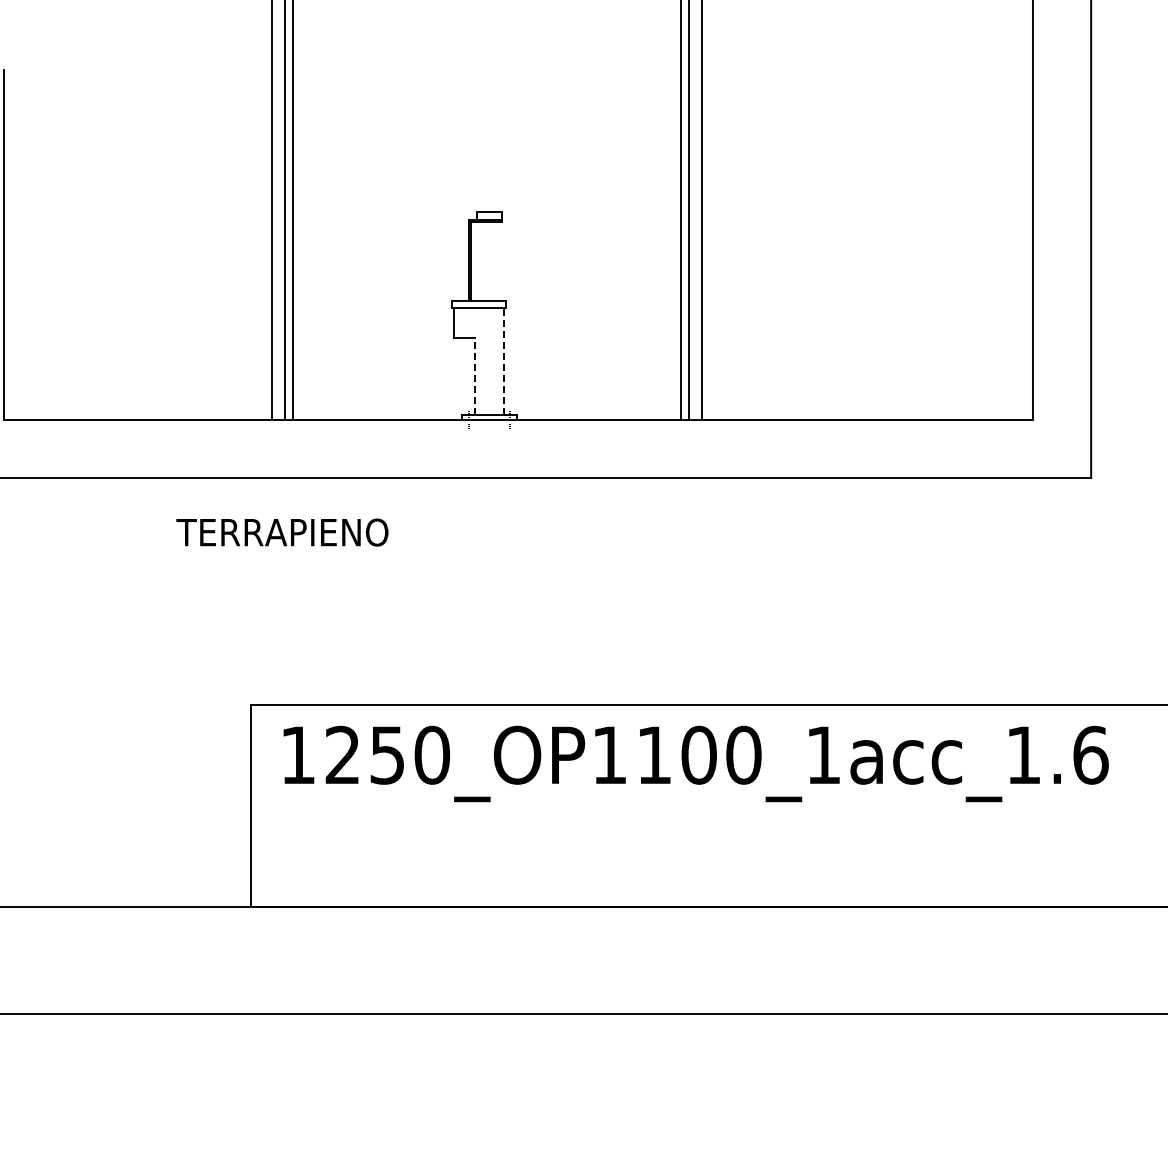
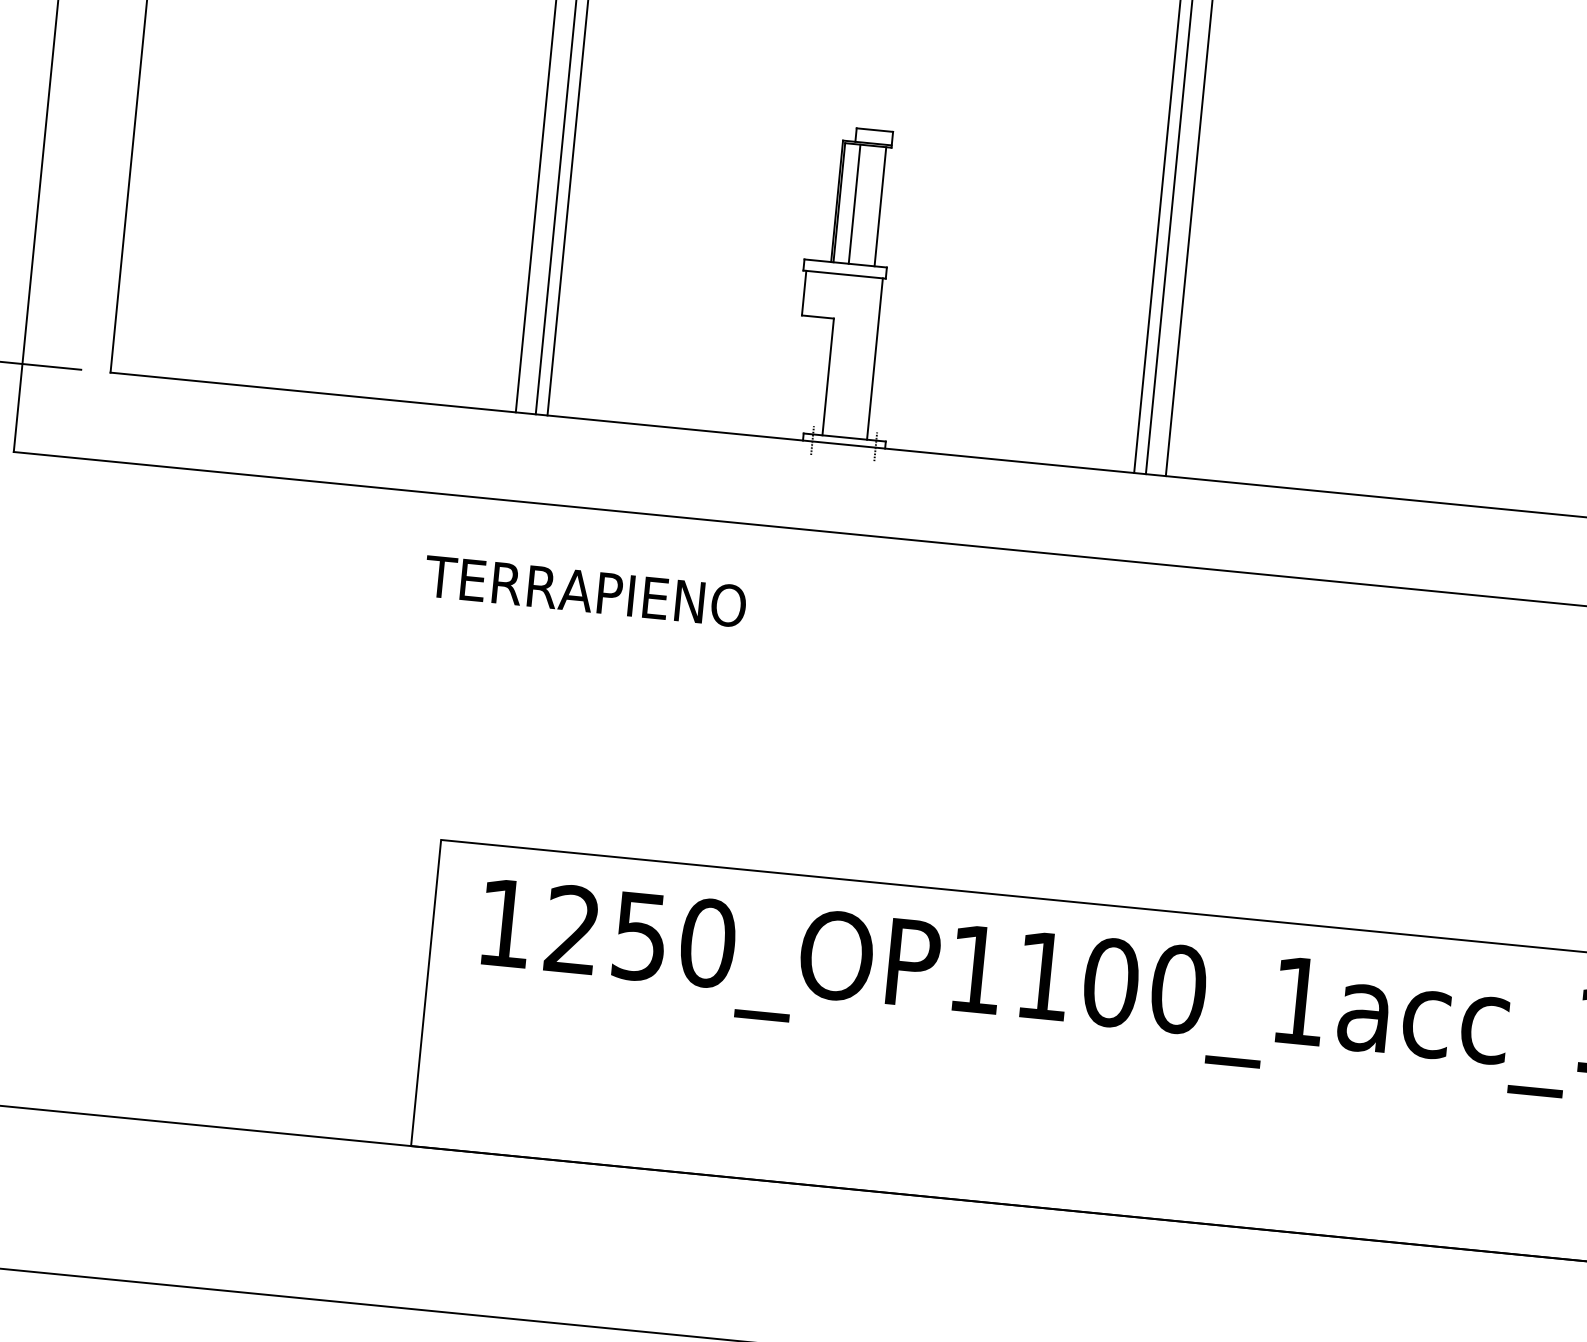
line: (480, 261) -> (853, 204), added
line: (498, 261) -> (881, 206), added
line: (504, 361) -> (875, 358), dashed -> solid
line: (474, 376) -> (827, 377), dashed -> solid
text: (282, 532) -> (585, 591), moved

